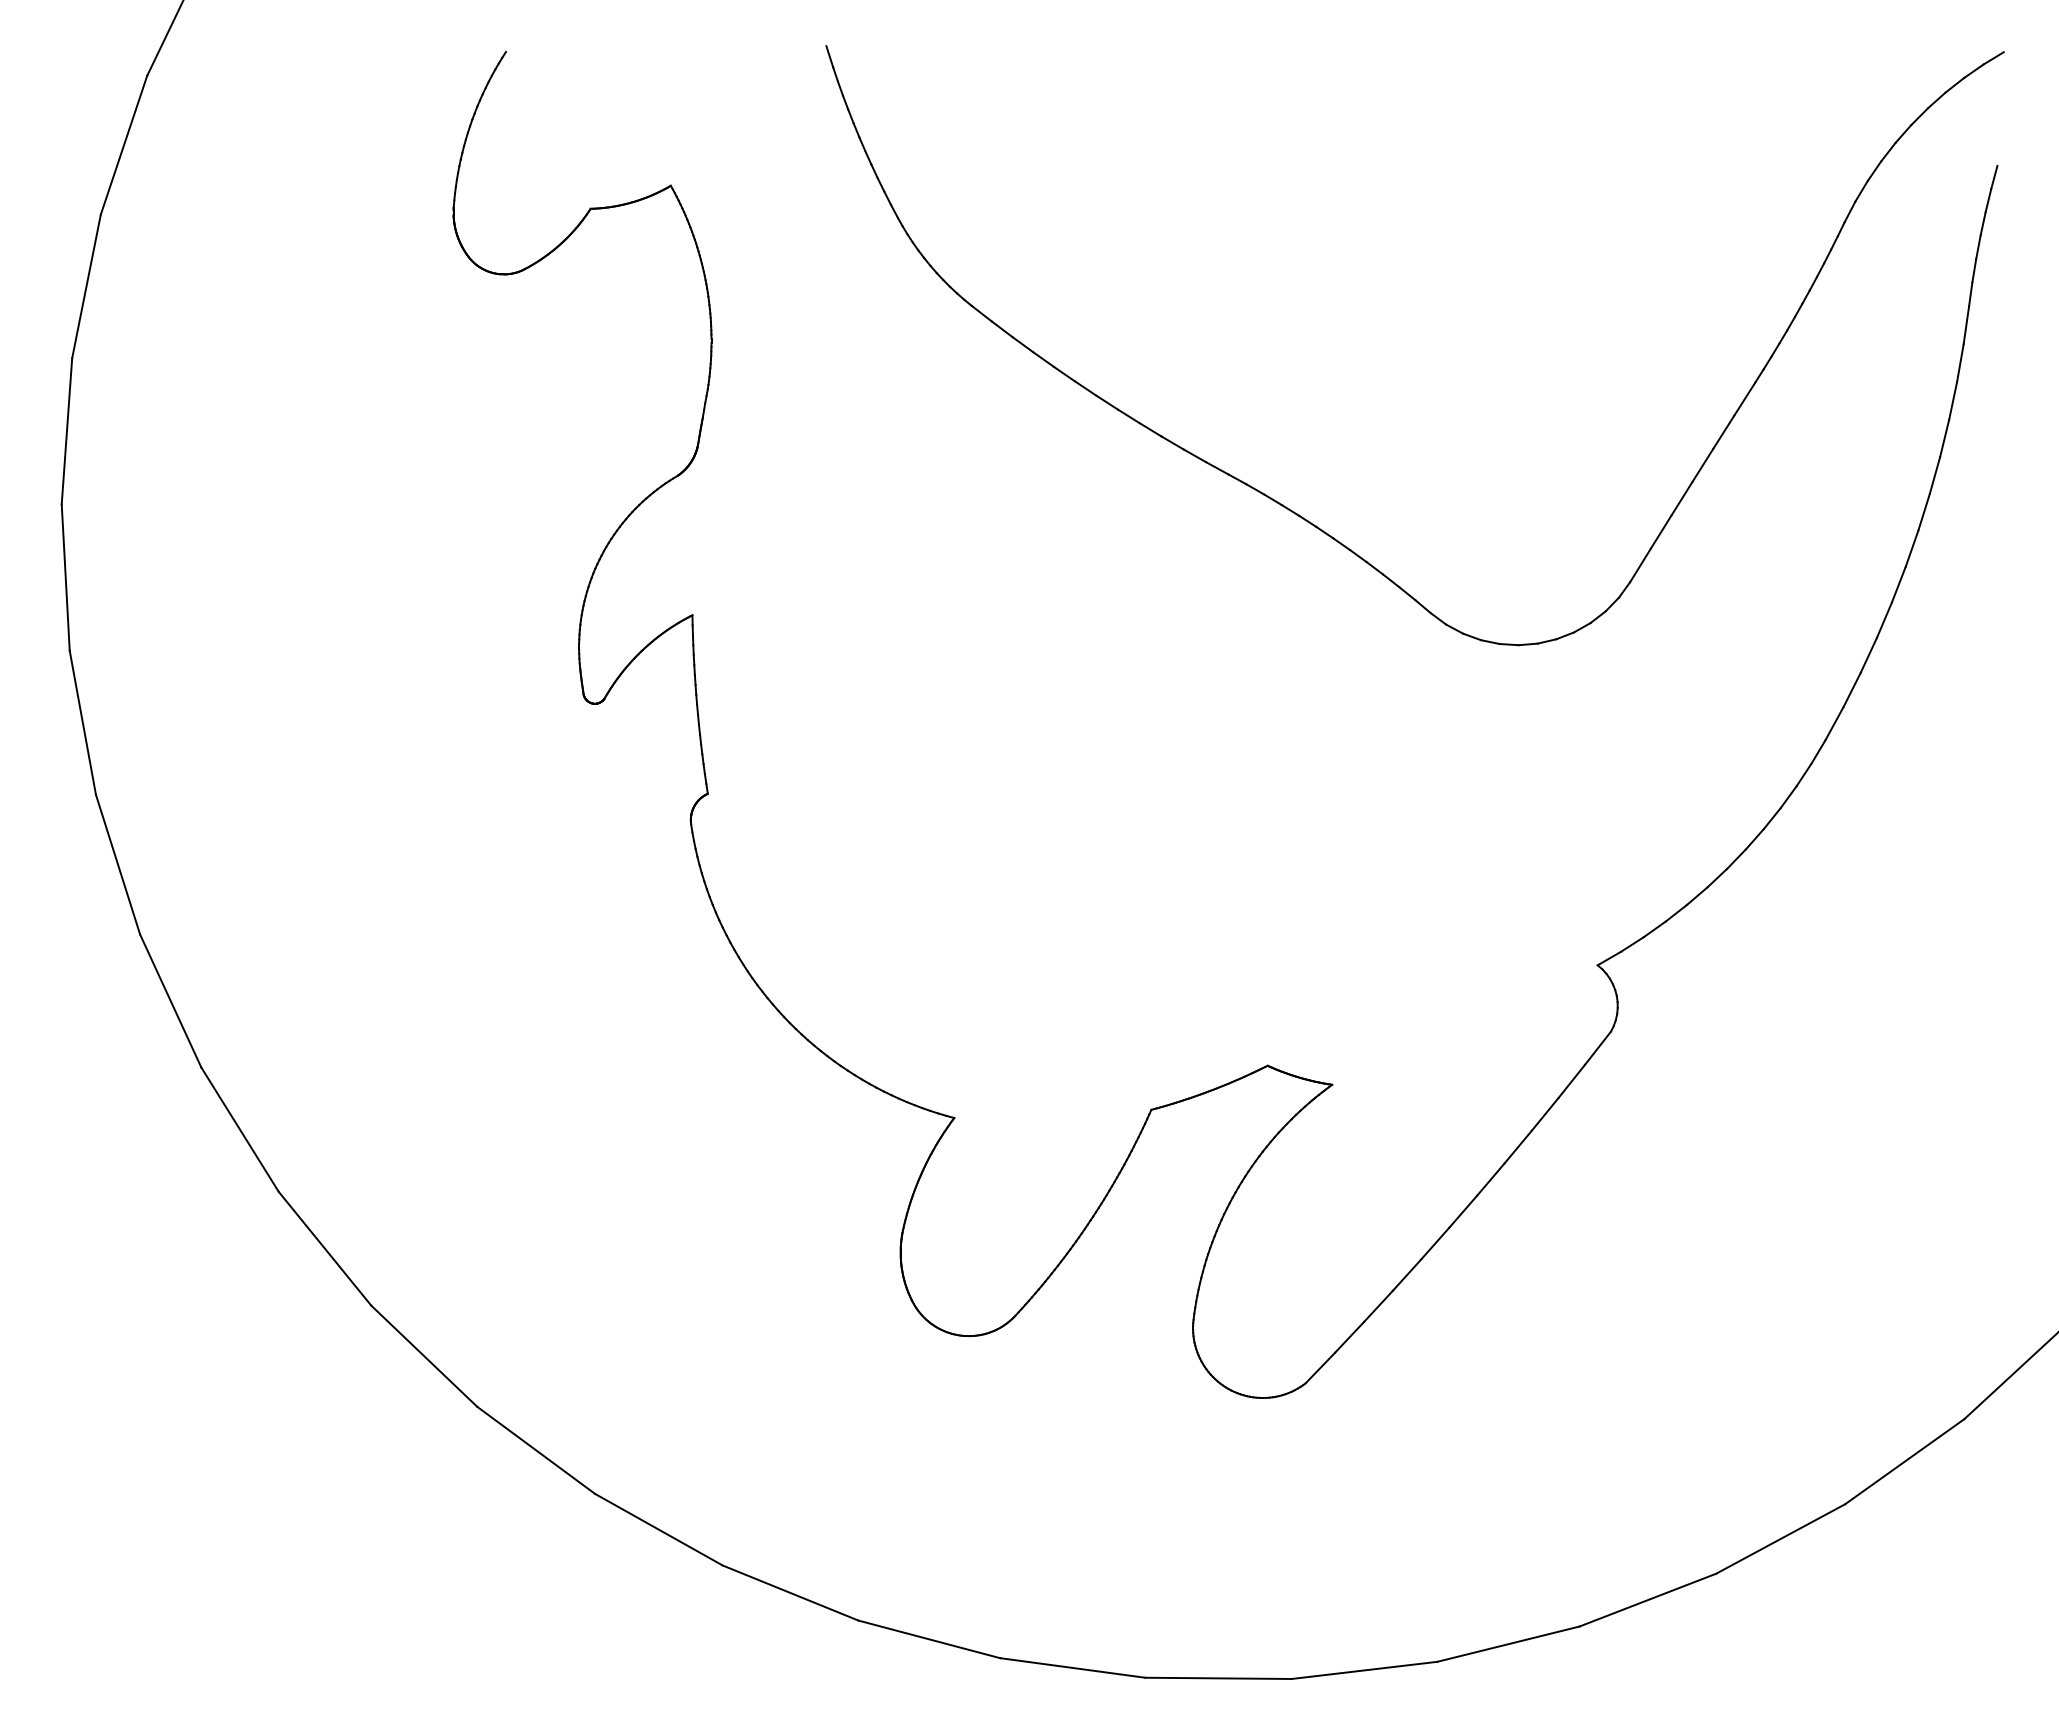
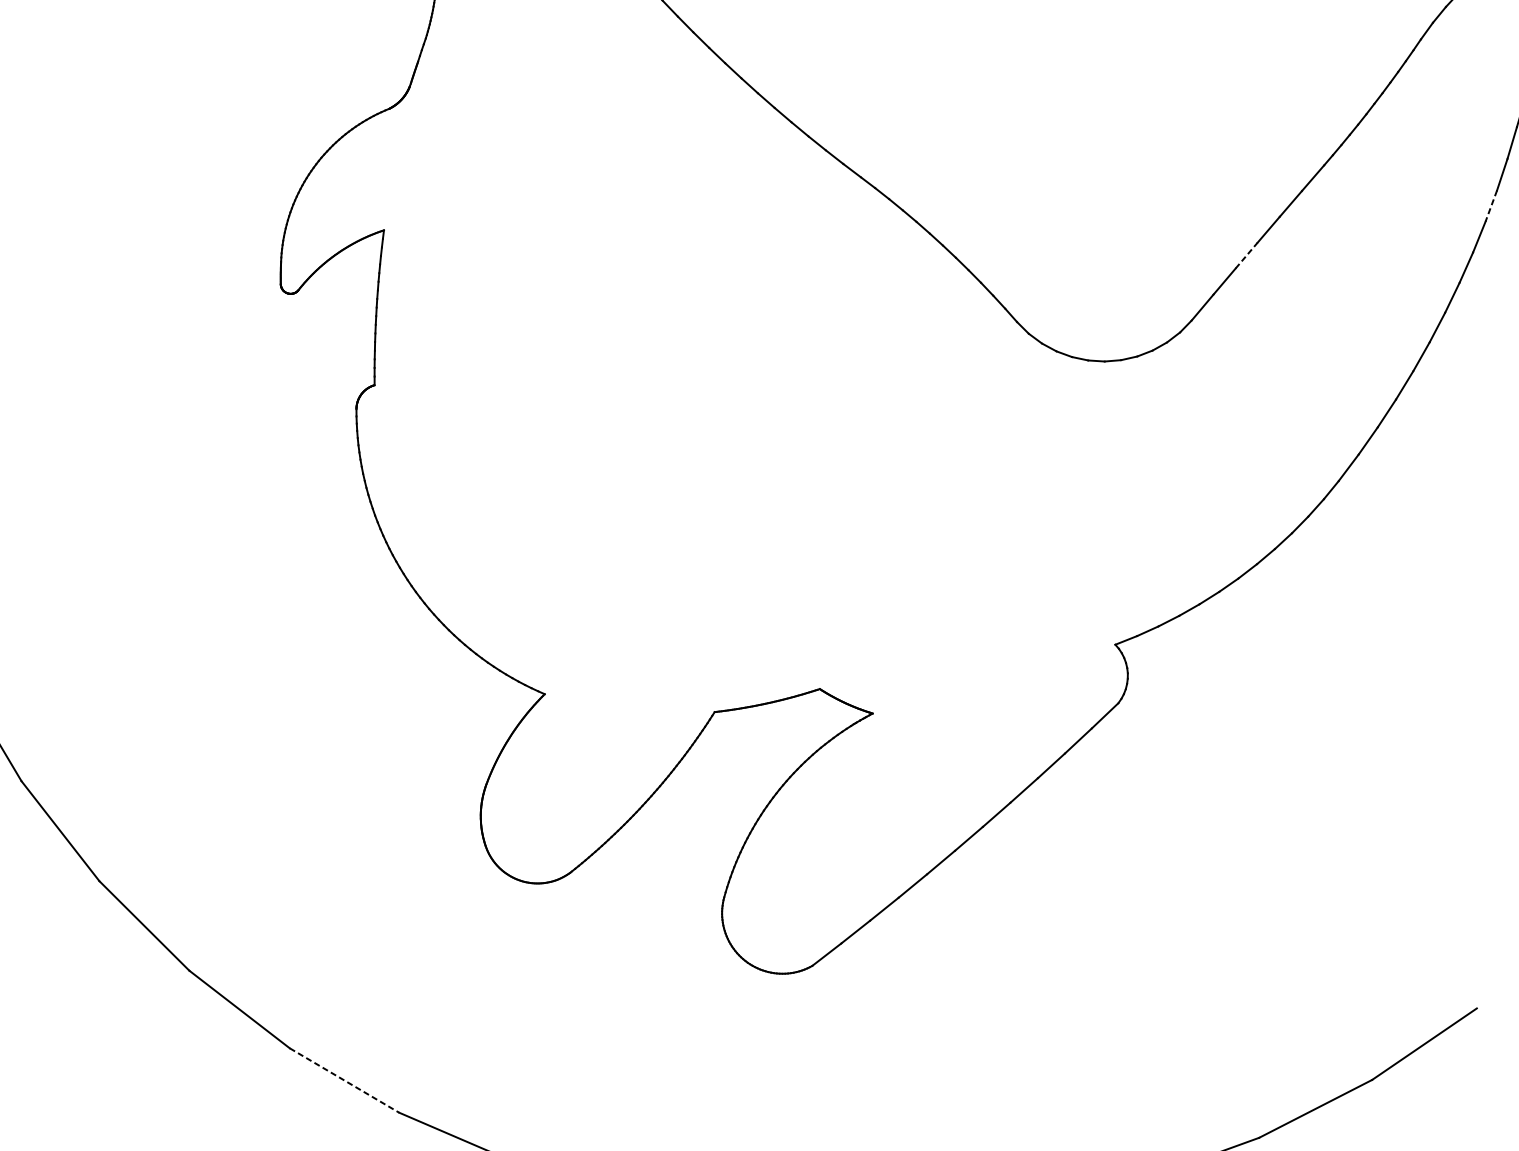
line: (1953, 401) -> (1491, 206), solid -> dashed
line: (1681, 498) -> (1246, 255), solid -> dashed
line: (791, 1593) -> (345, 1080), solid -> dashed

